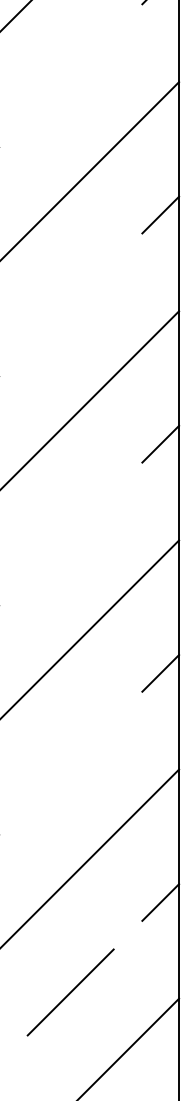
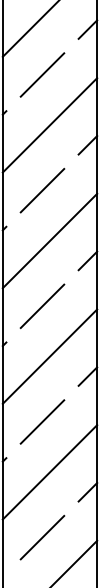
line: (70, 74) -> (42, 74), added
line: (70, 304) -> (42, 190), added
line: (70, 534) -> (42, 306), added
line: (70, 762) -> (42, 421), added

